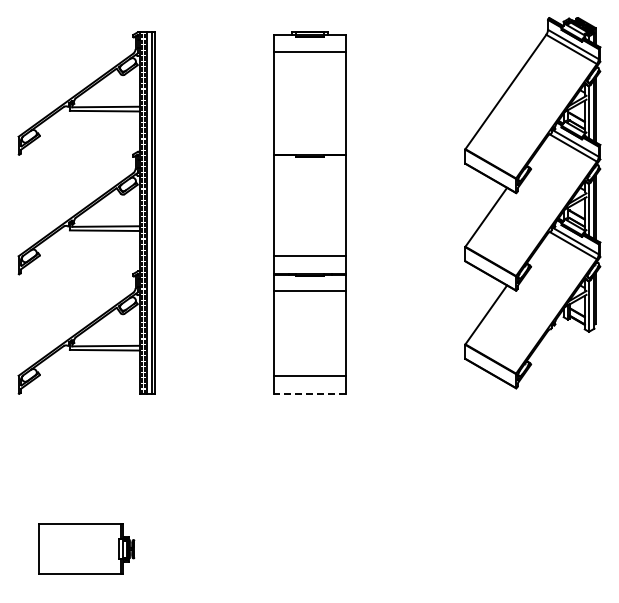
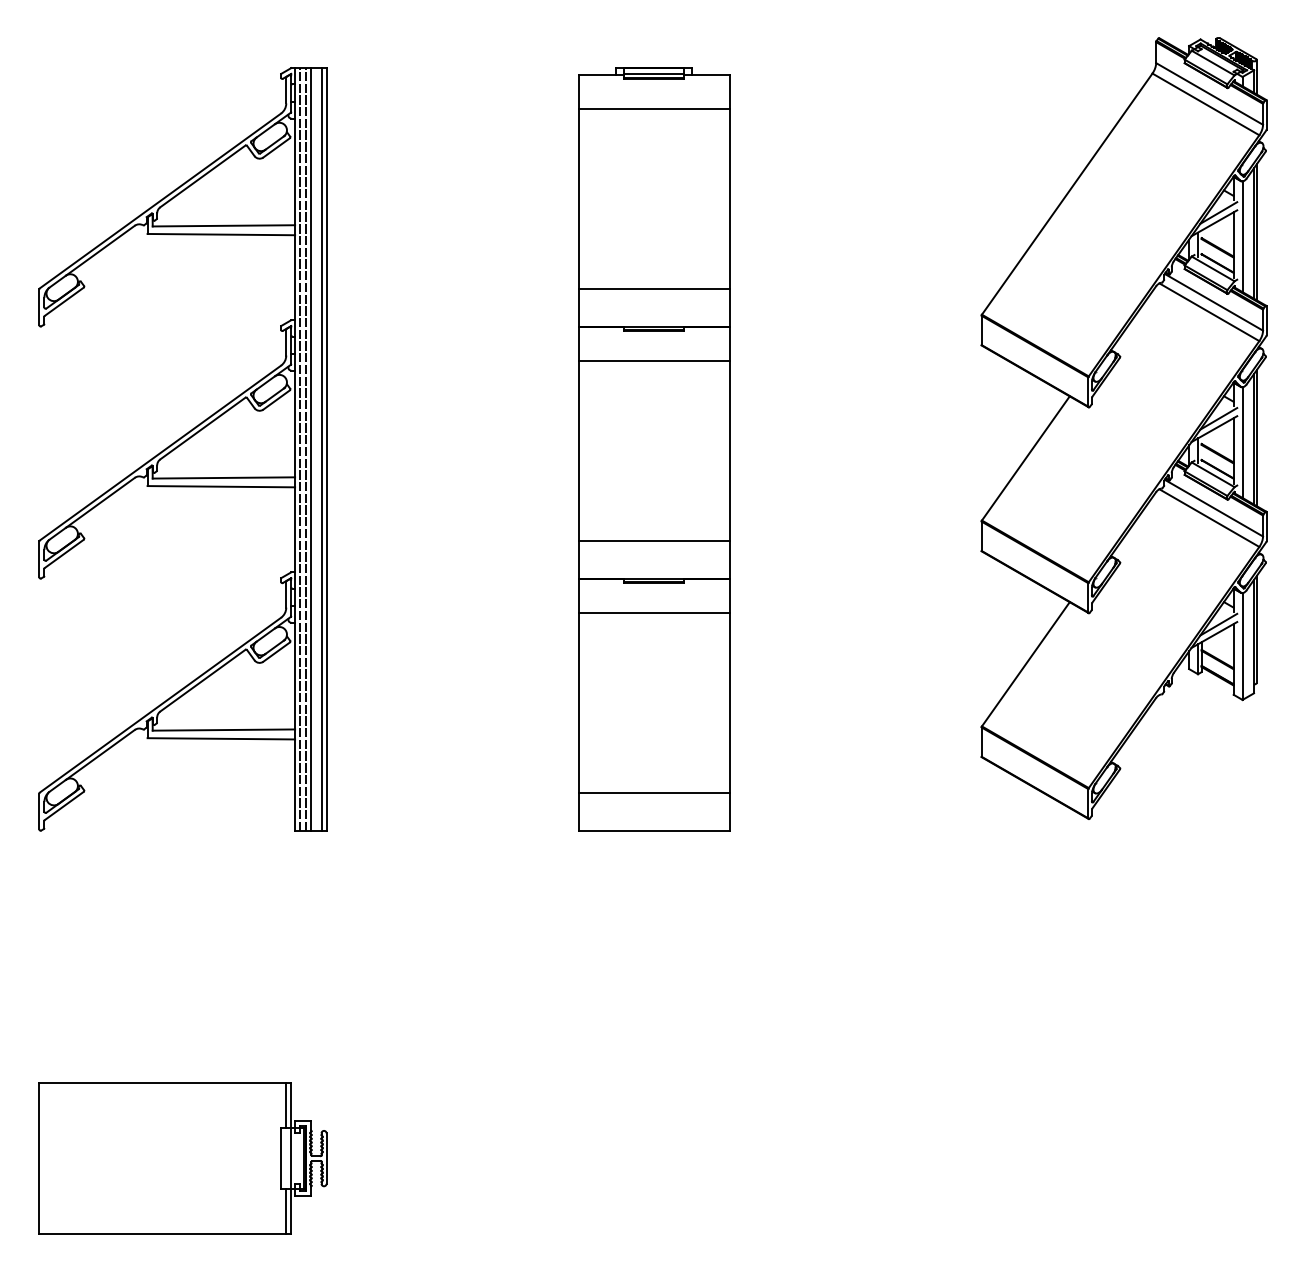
line: (309, 136) -> (653, 287), added
line: (309, 171) -> (653, 361), added
line: (310, 393) -> (655, 830), dashed -> solid
part: (86, 548) -> (182, 1156), size x1.43

